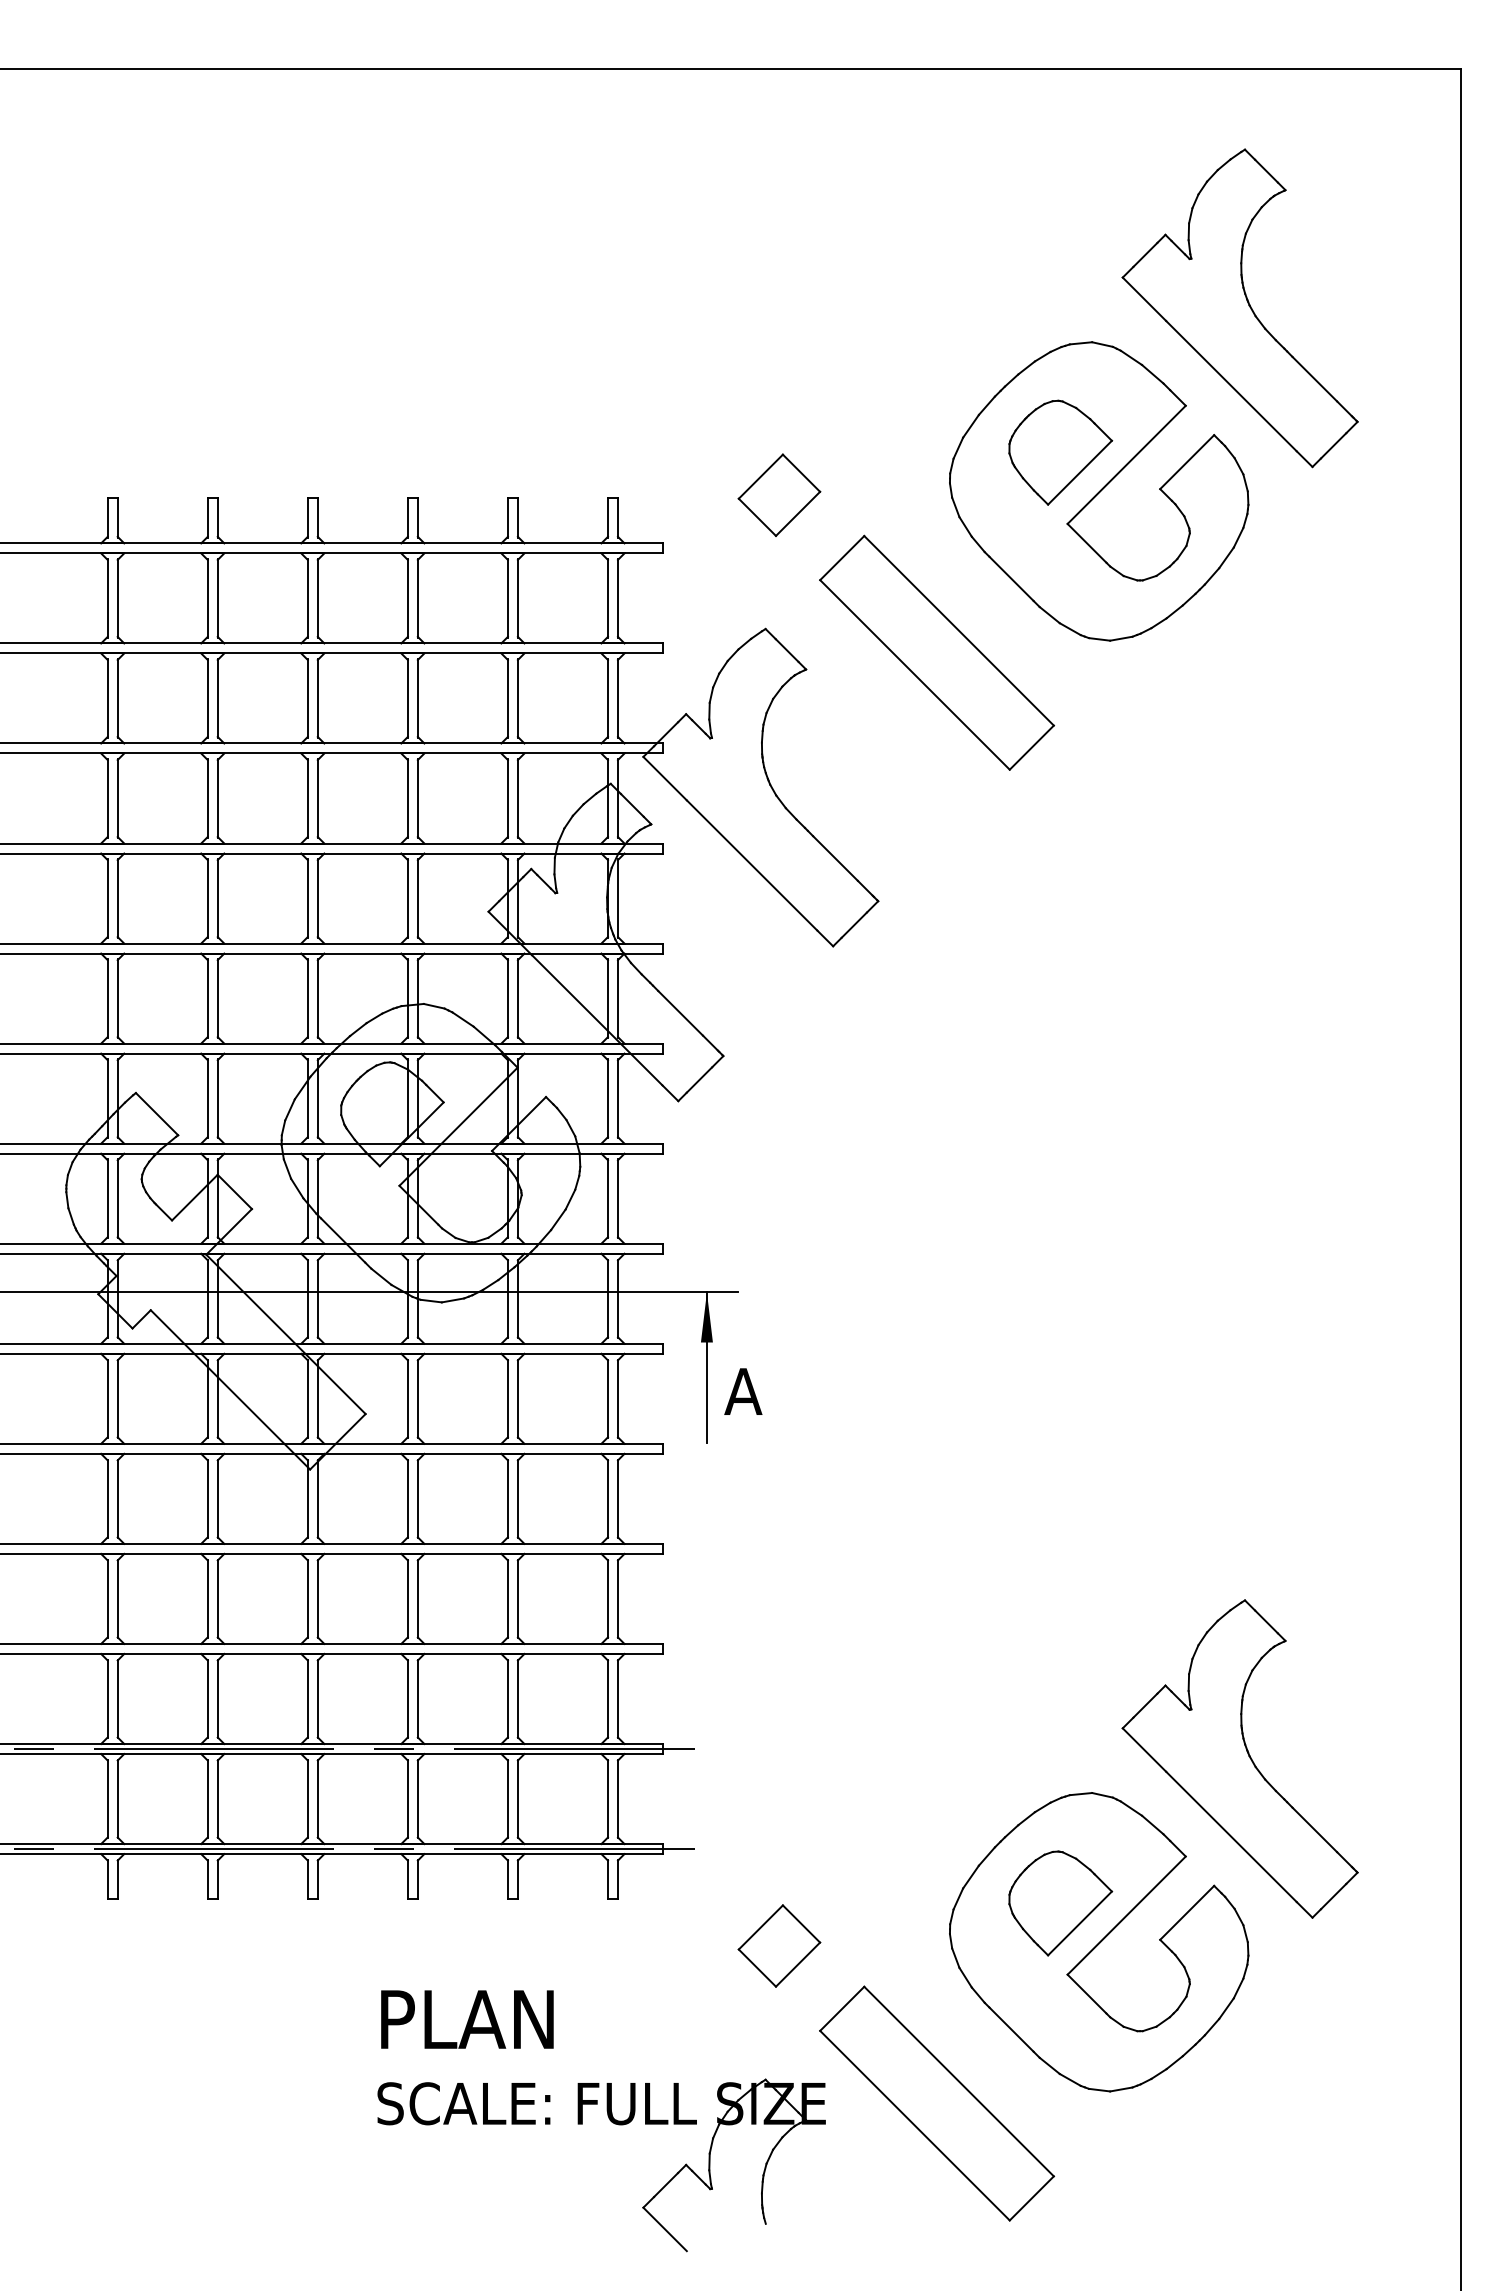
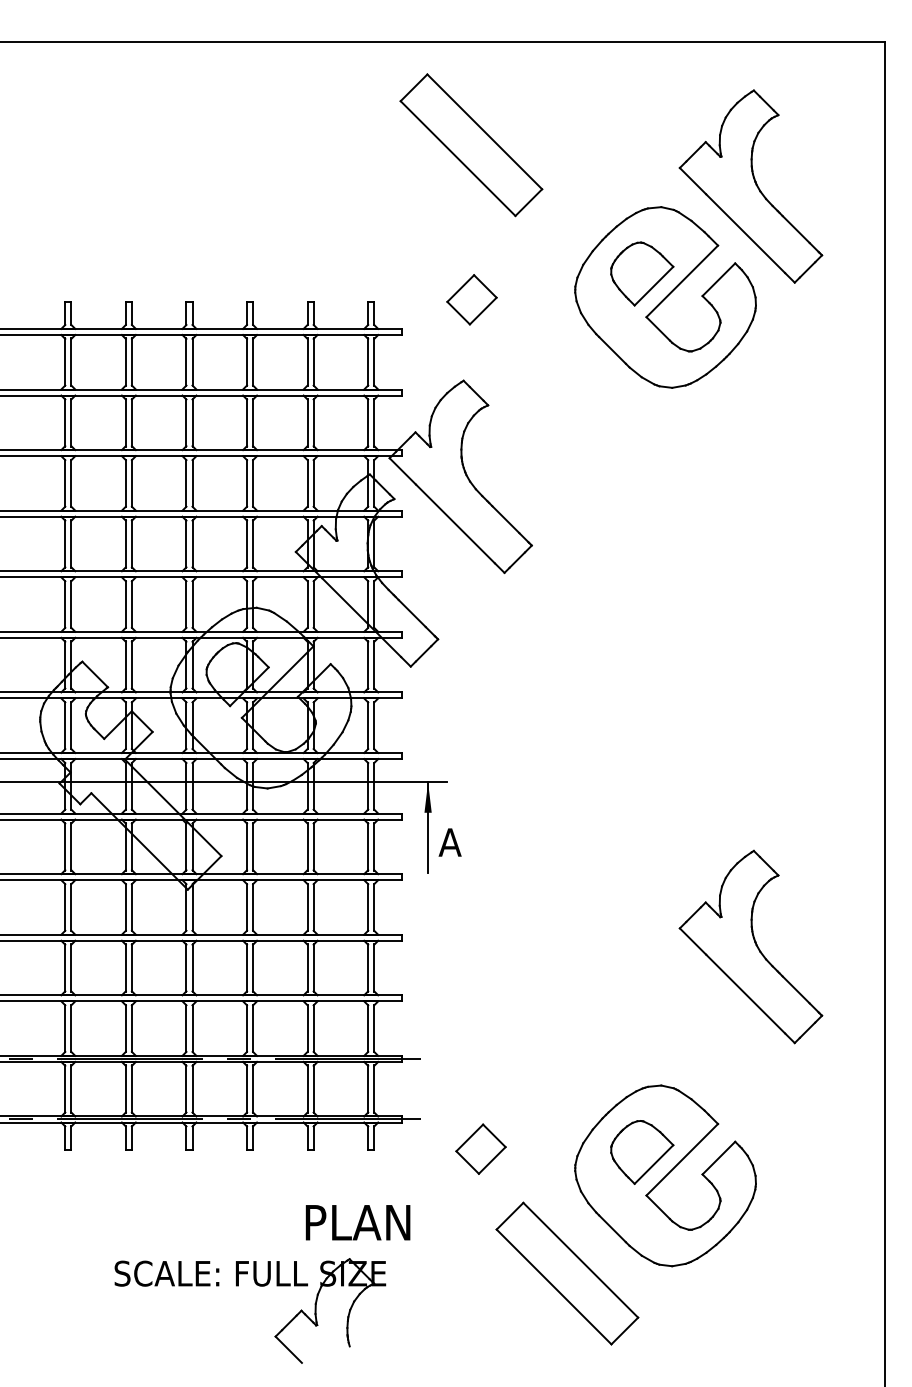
part: (937, 653) -> (471, 145), moved
part: (1239, 1758) -> (750, 946), moved
part: (778, 1944) -> (480, 1148), moved
text: (466, 2019) -> (357, 1222), moved
part: (616, 2124) -> (259, 1286), moved

